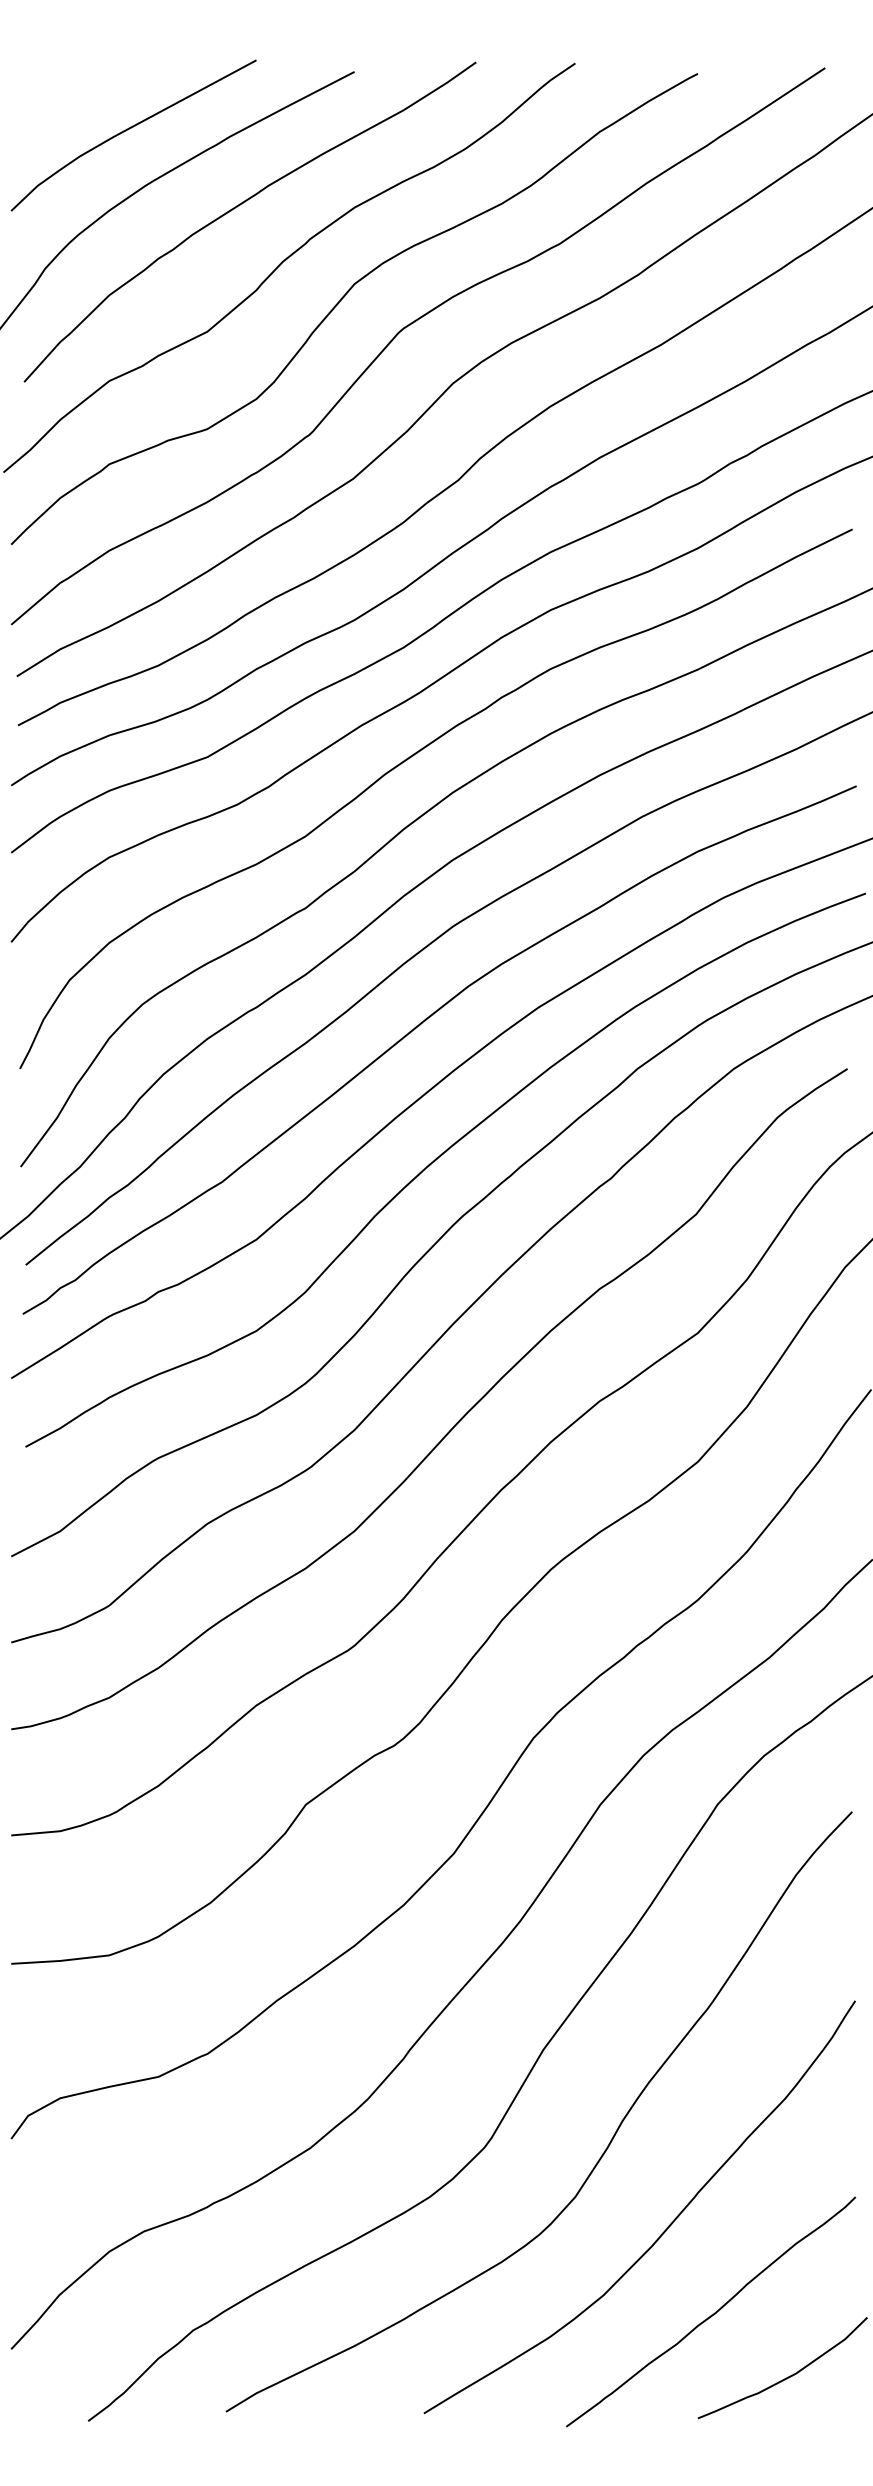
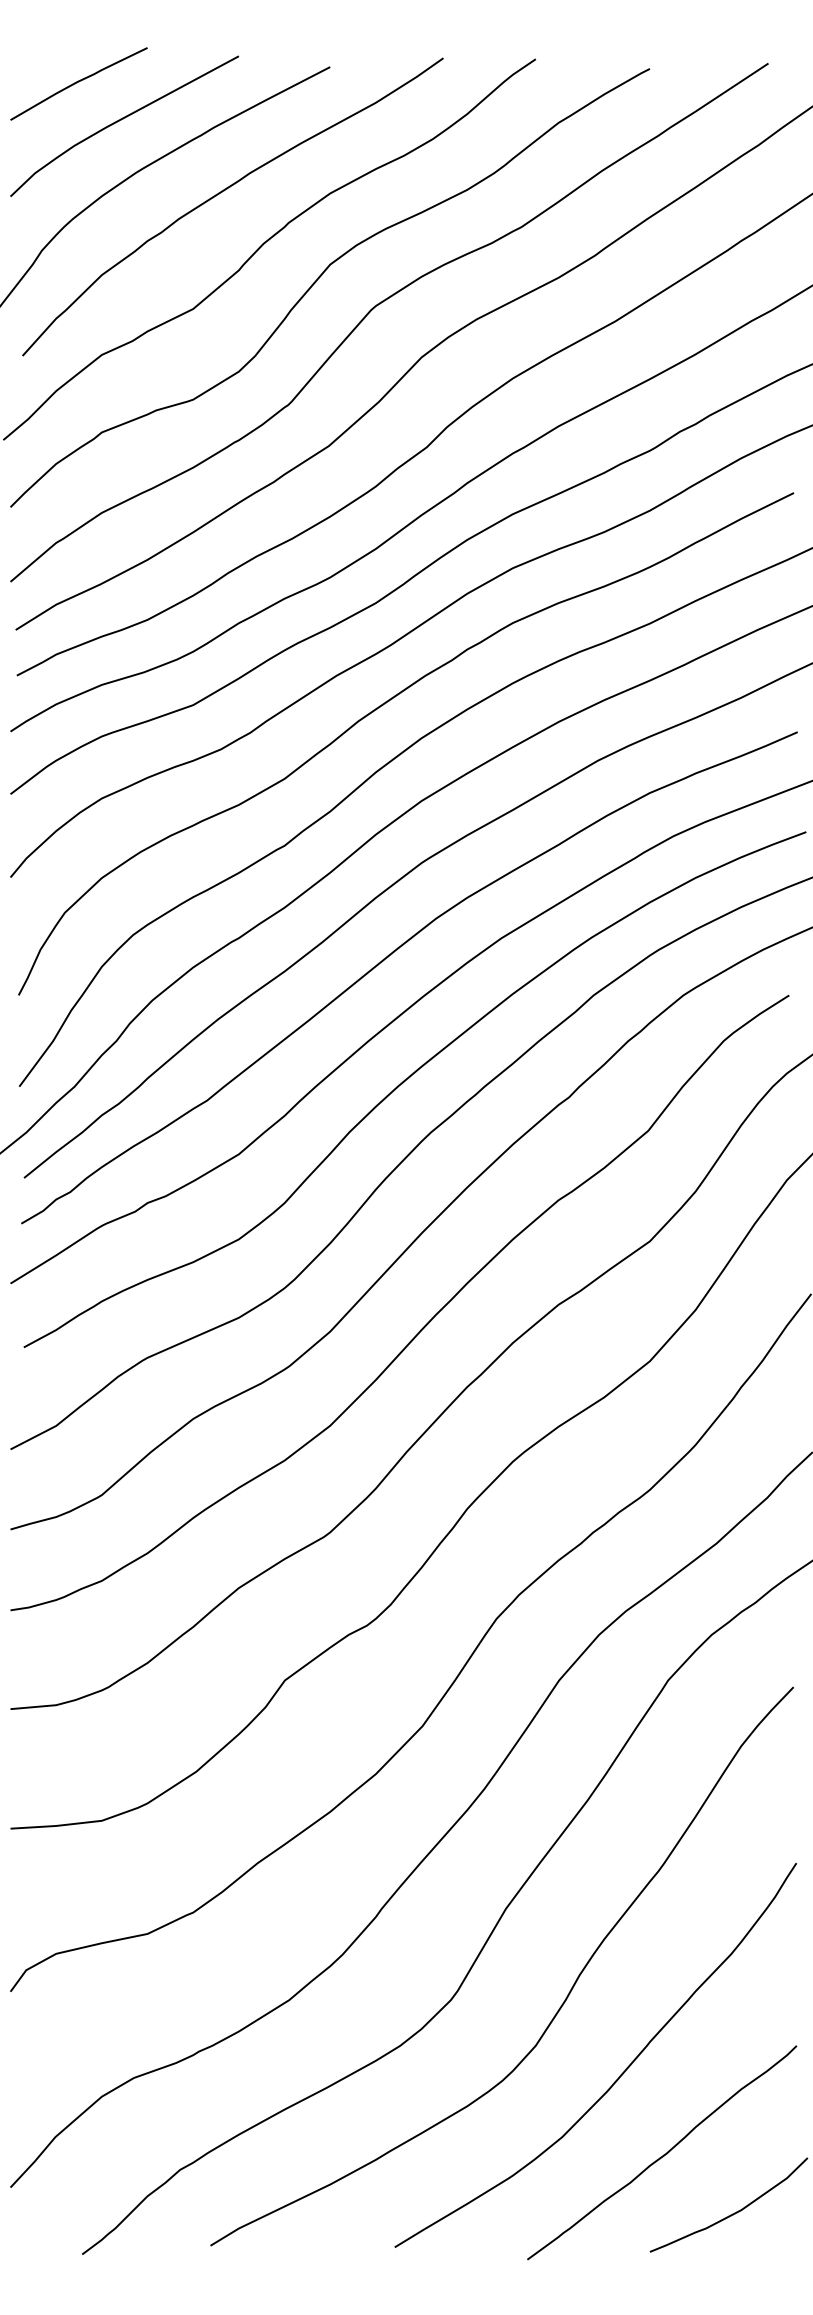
curve: (84, 88) -> (78, 82), added

